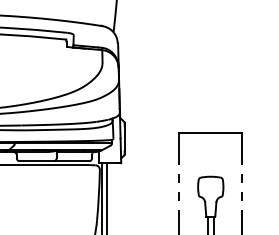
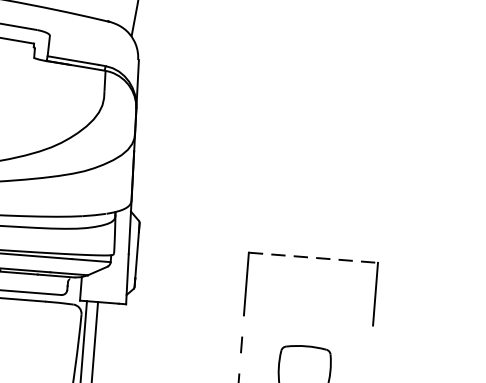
line: (210, 133) -> (312, 258), solid -> dashed
line: (241, 178) -> (368, 354), removed

